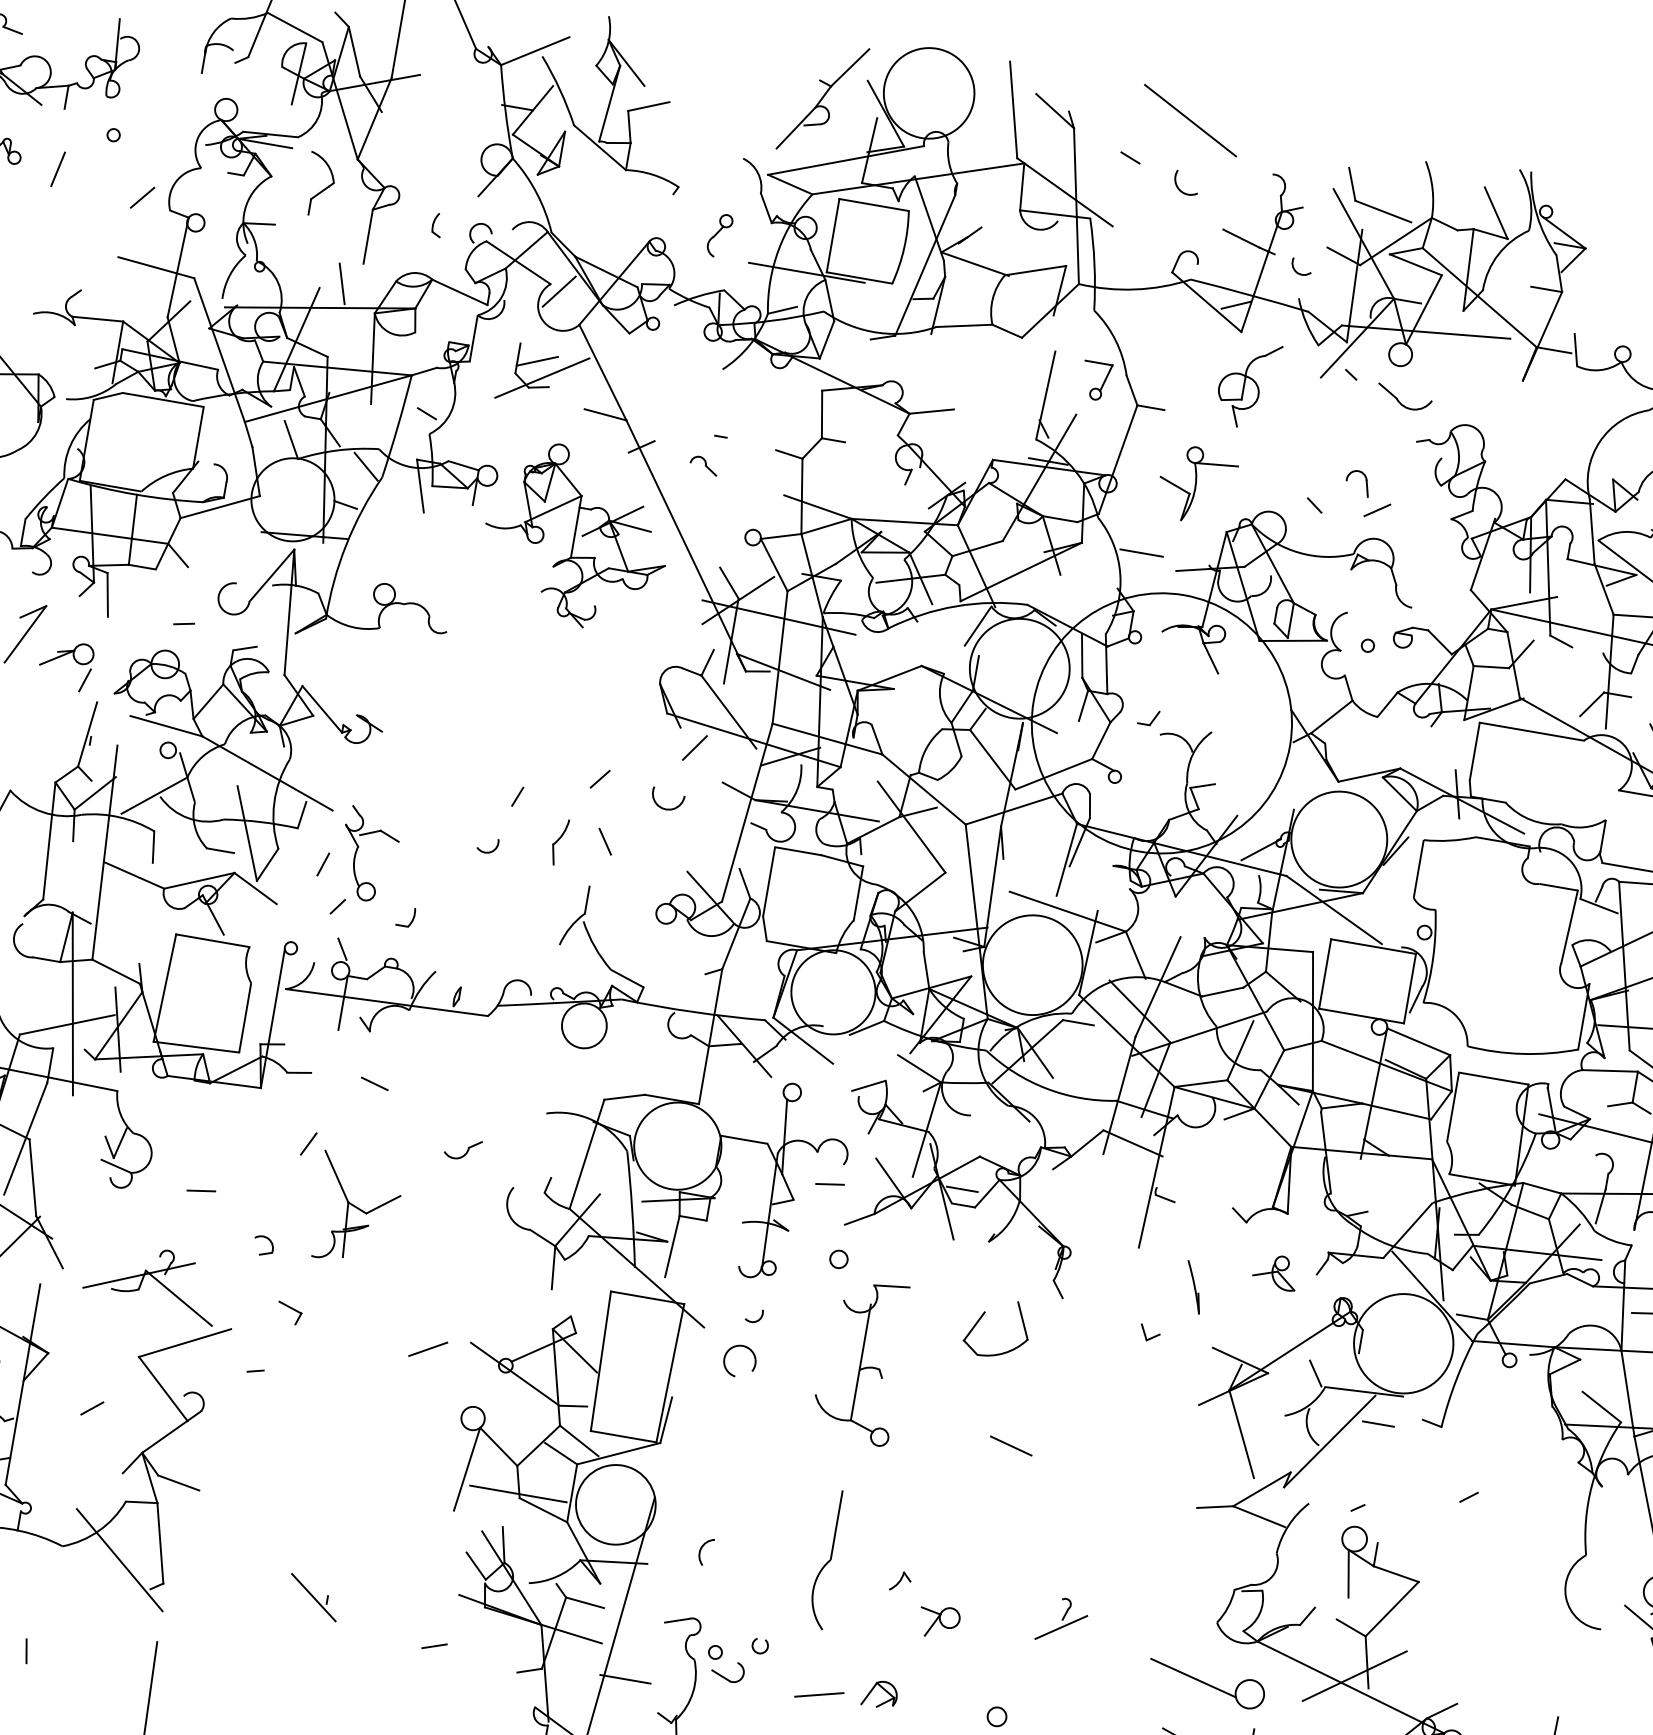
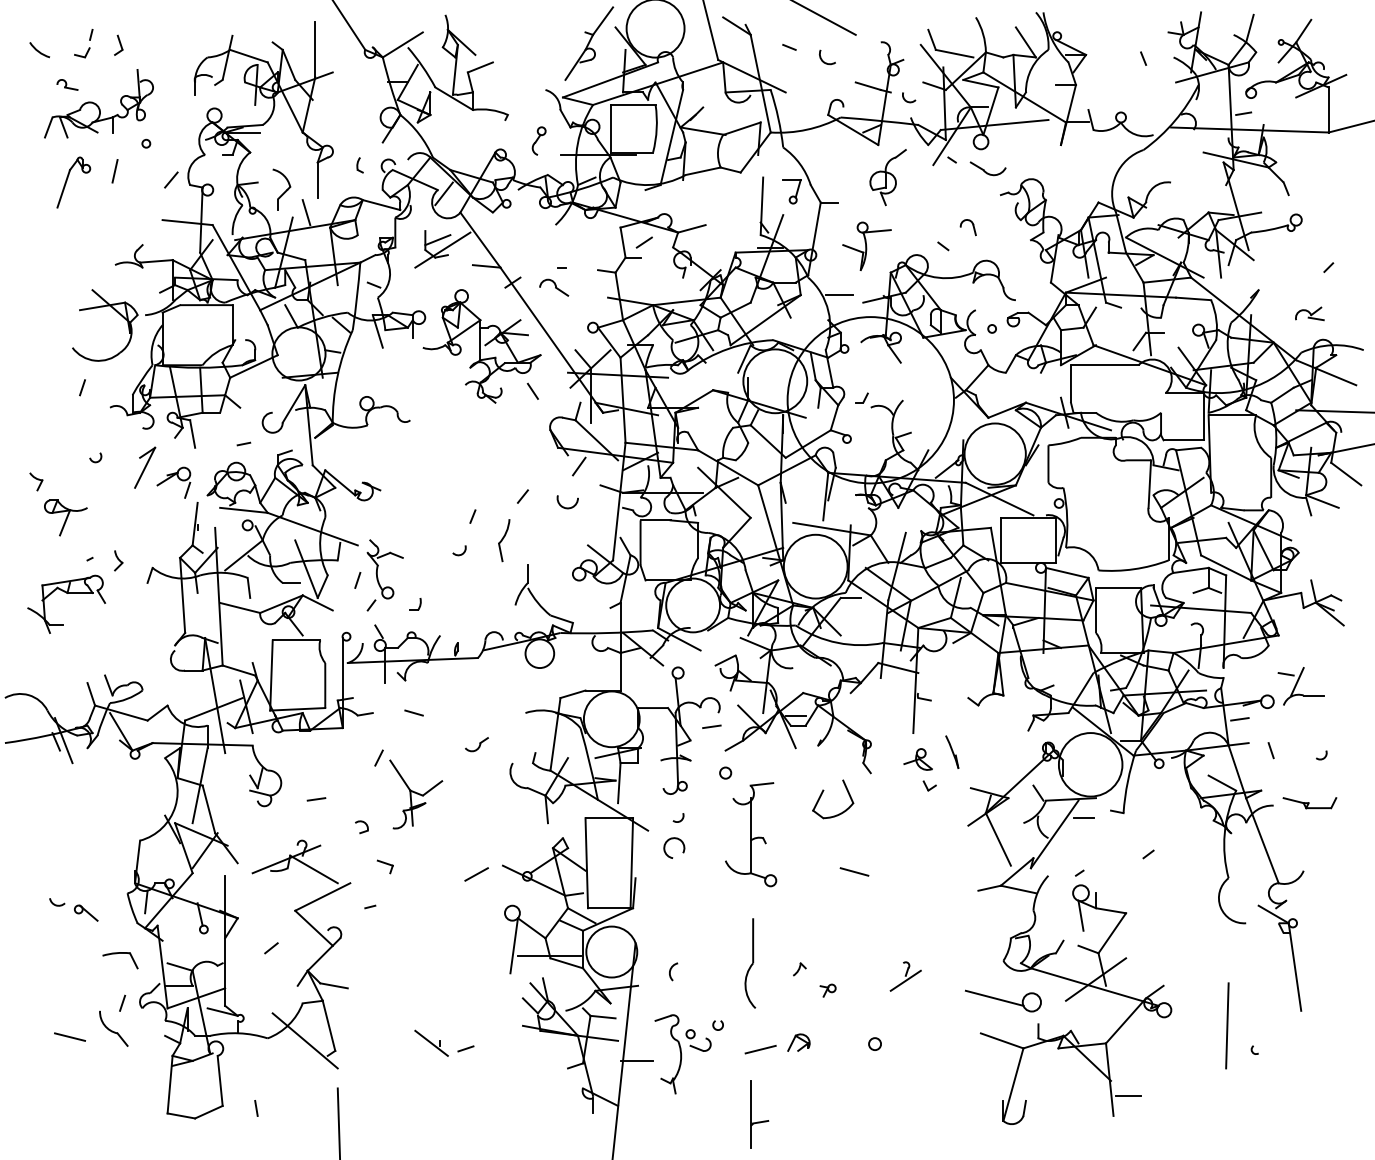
part: (319, 184) -> (281, 189), moved
part: (704, 465) -> (554, 287), size x1.6
line: (1376, 509) -> (643, 242), moved
line: (604, 840) -> (532, 390), moved
part: (558, 841) -> (503, 540), size x1.4
part: (1274, 1271) -> (917, 759), moved
part: (938, 1621) -> (827, 990), size x0.6
line: (433, 1645) -> (465, 1048), moved

